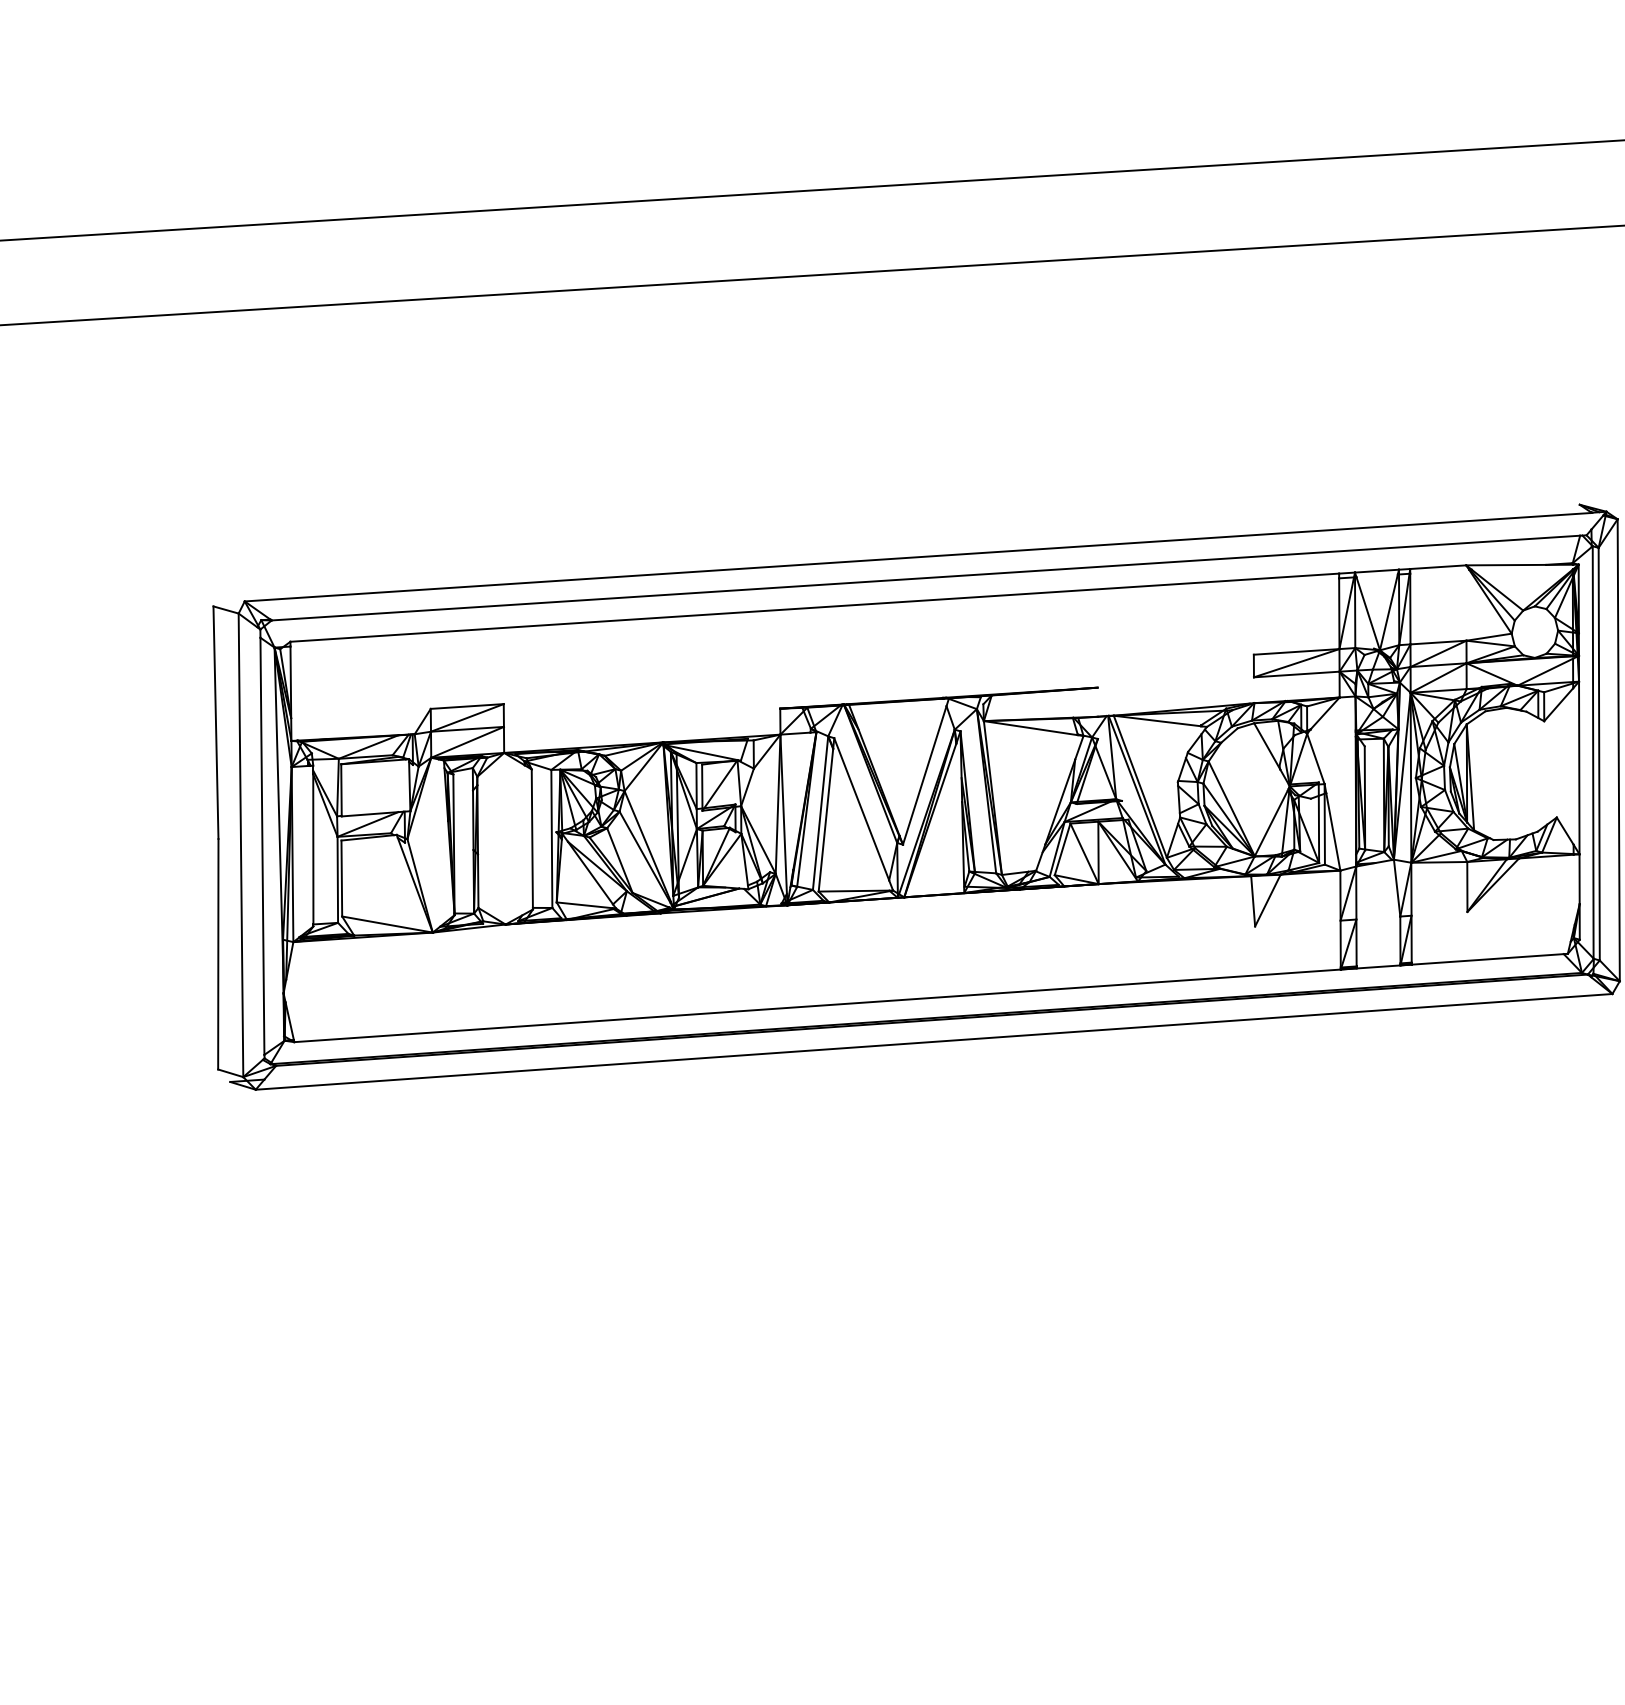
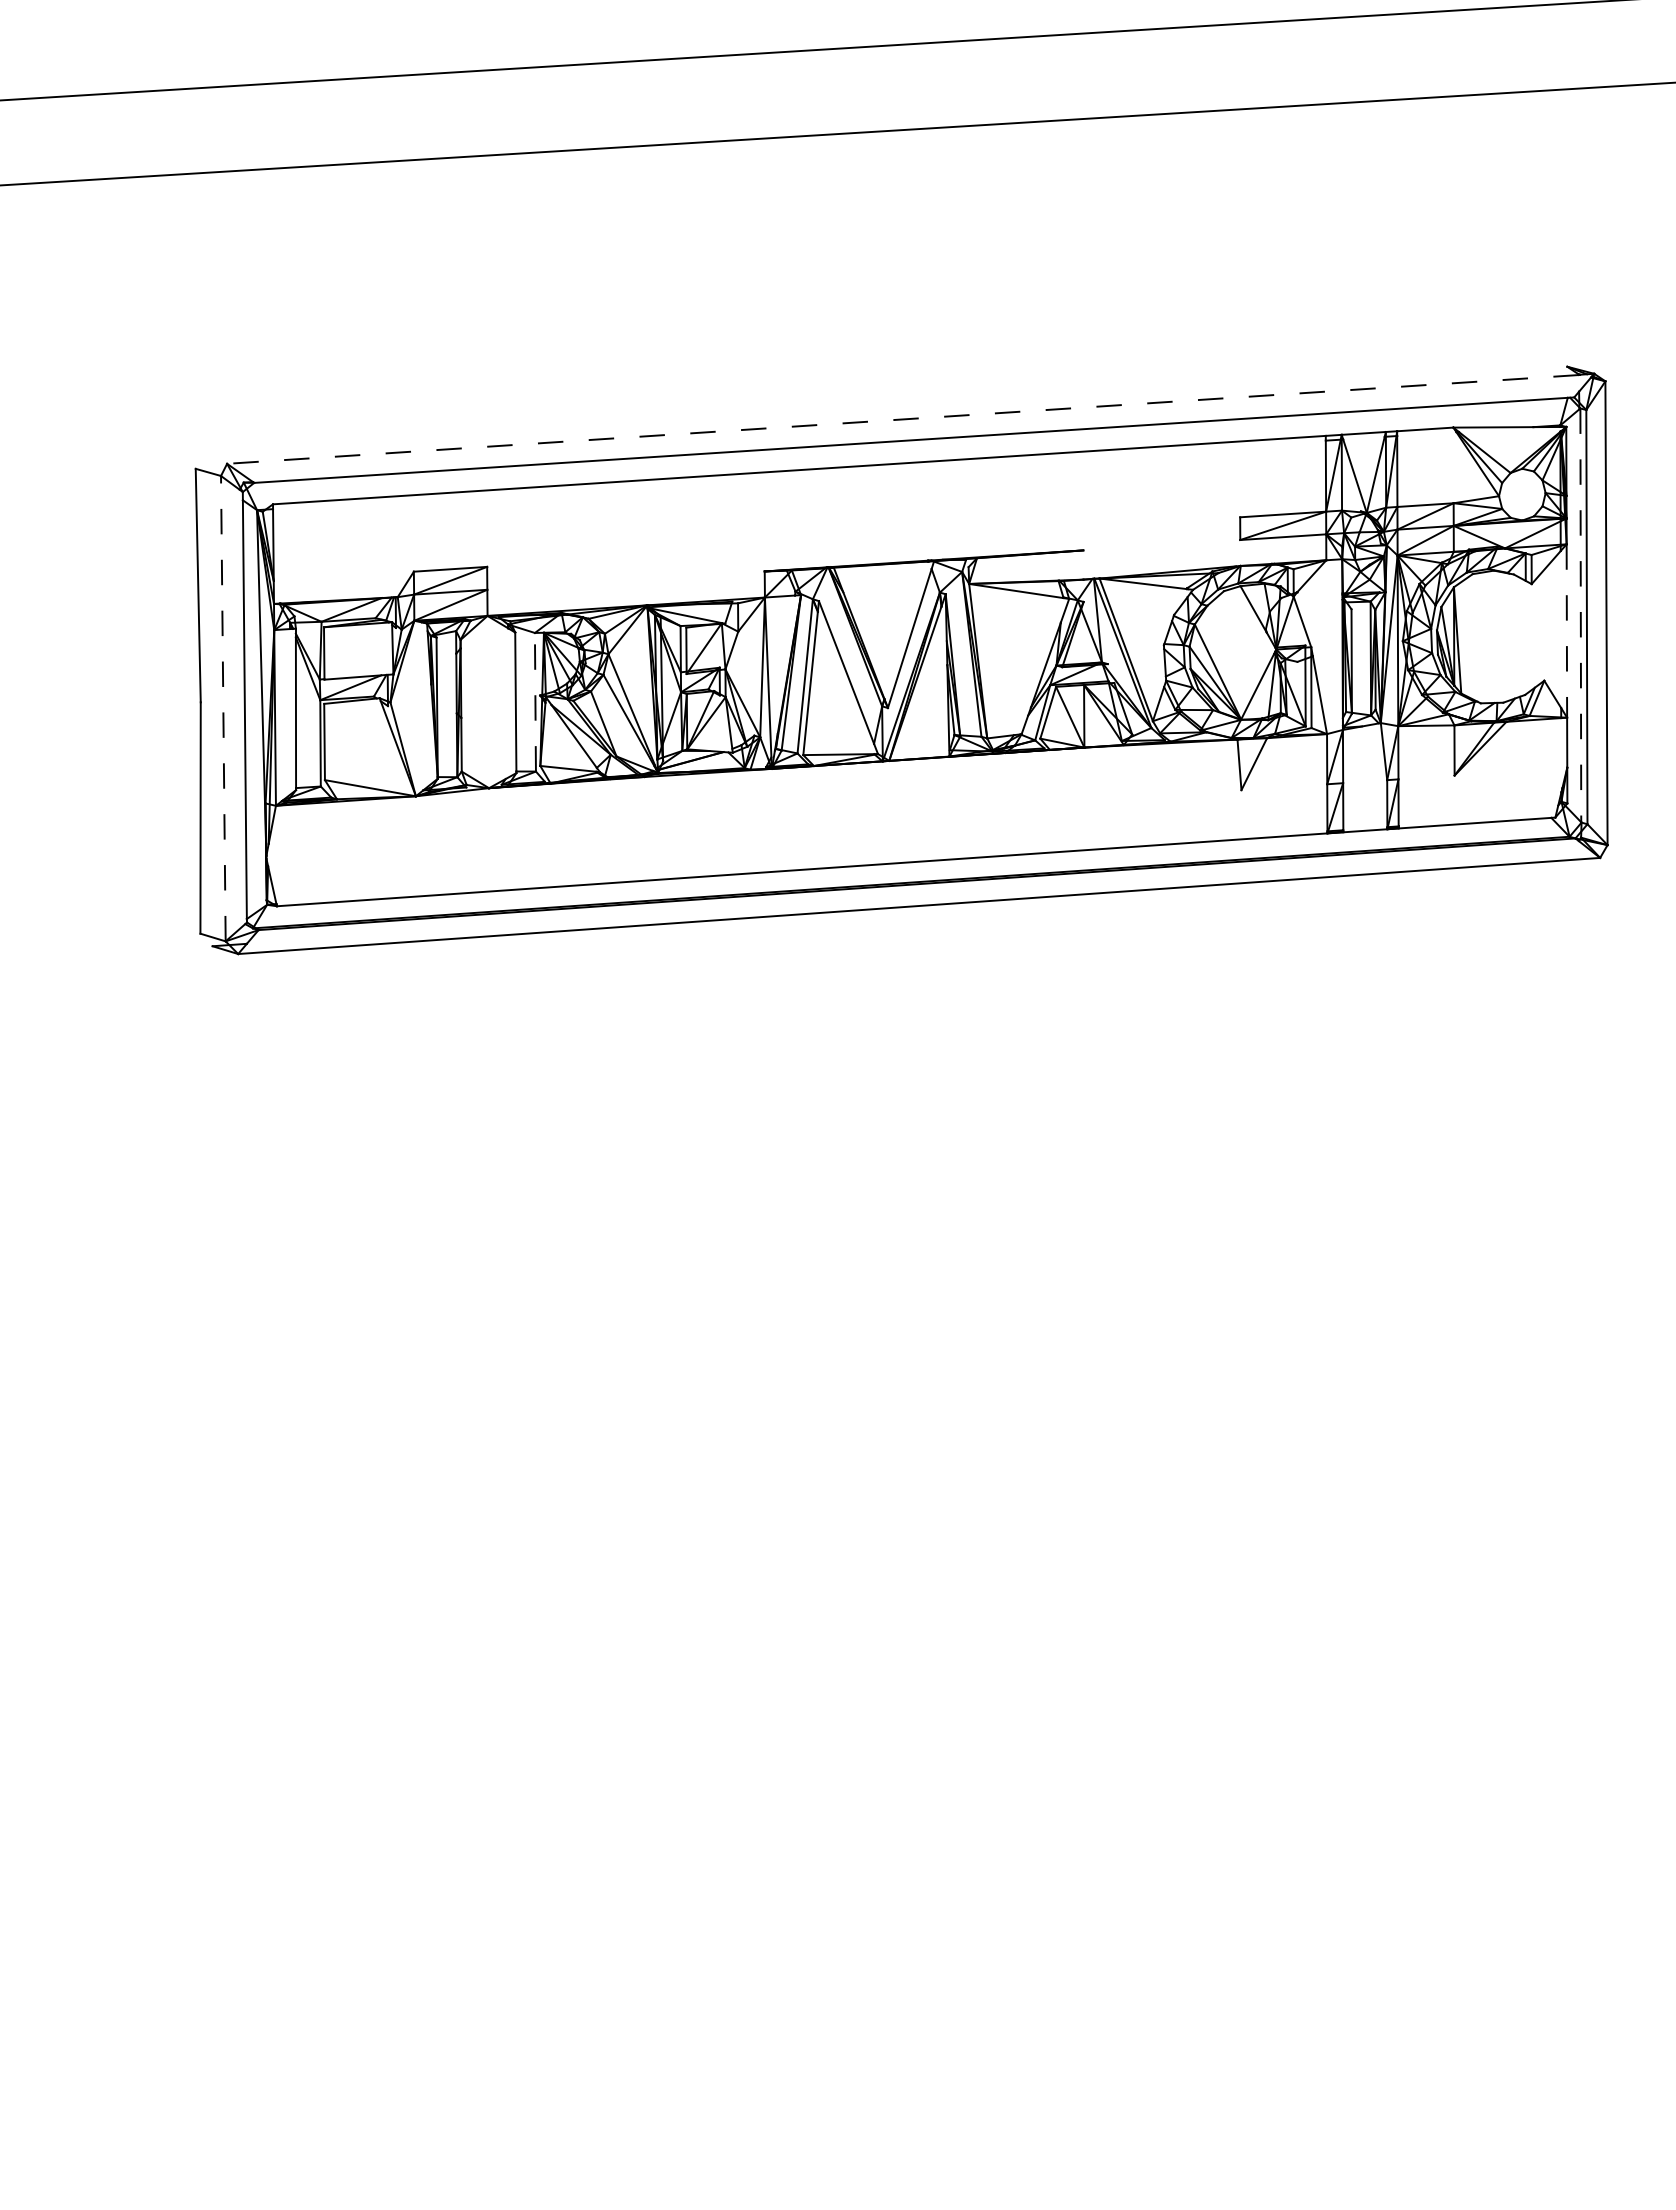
line: (917, 557) -> (902, 419), solid -> dashed
line: (1592, 752) -> (1580, 615), solid -> dashed
line: (1578, 768) -> (1566, 631), solid -> dashed
line: (551, 838) -> (535, 701), solid -> dashed
line: (241, 845) -> (223, 708), solid -> dashed

